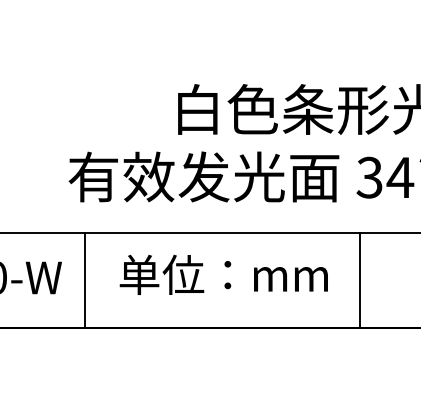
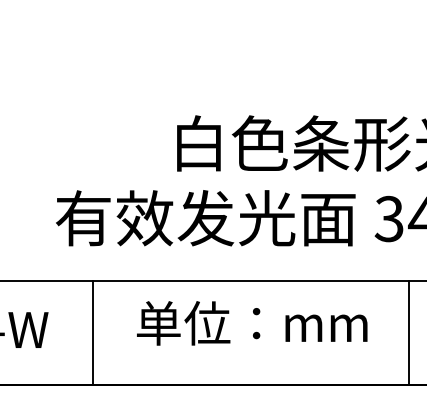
text: (223, 274) -> (251, 322), moved
line: (85, 280) -> (93, 332), moved
line: (359, 280) -> (409, 332), moved

